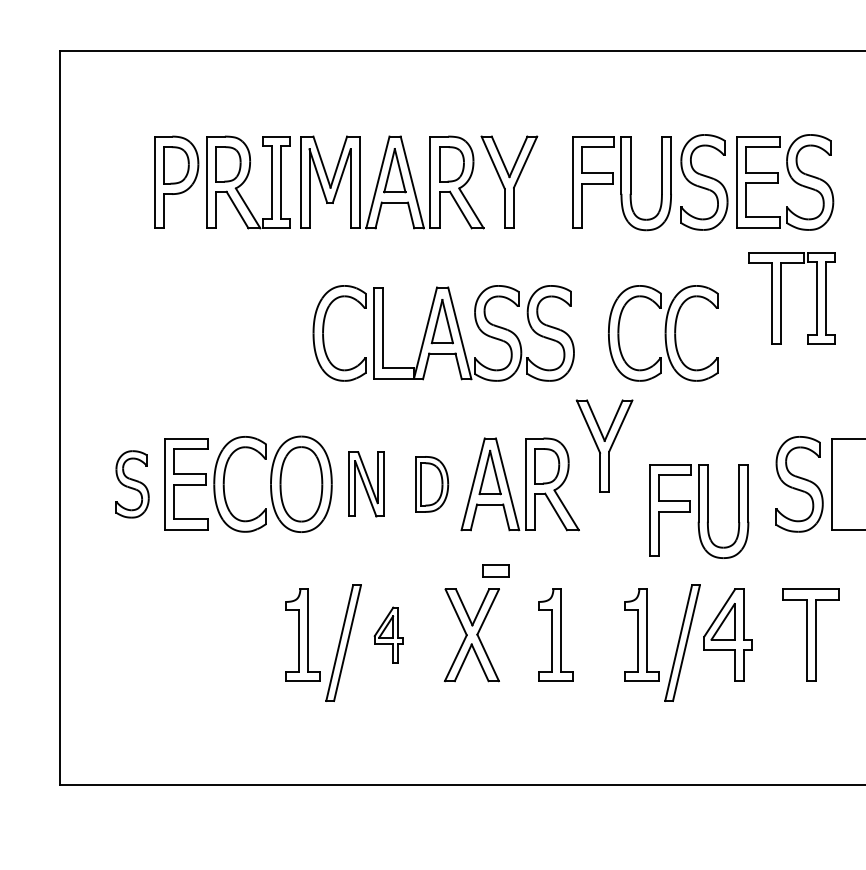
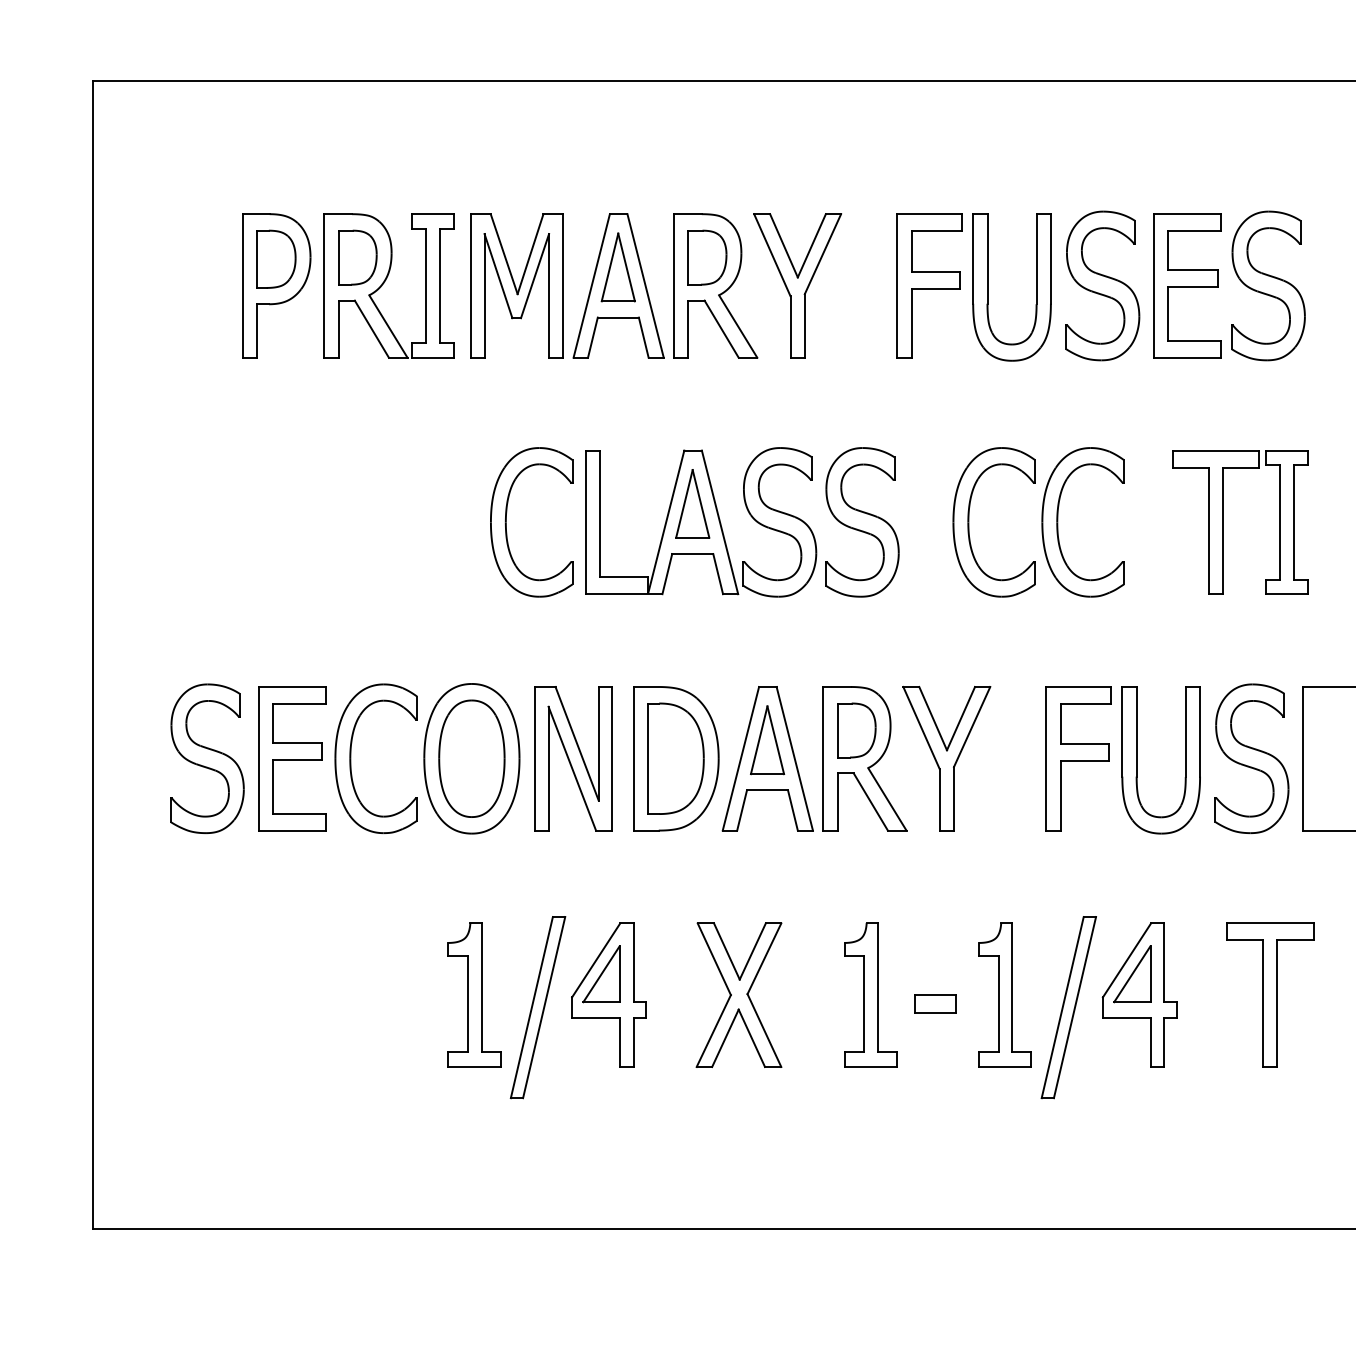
part: (781, 298) -> (1223, 522), moved
part: (604, 445) -> (946, 757), moved
part: (132, 484) -> (207, 759), size x1.43
part: (366, 484) -> (573, 759), size x1.43
part: (431, 484) -> (675, 759), size x1.67
part: (699, 511) -> (1123, 760), moved
part: (495, 570) -> (935, 1003), moved
part: (388, 634) -> (608, 993), size x1.67

